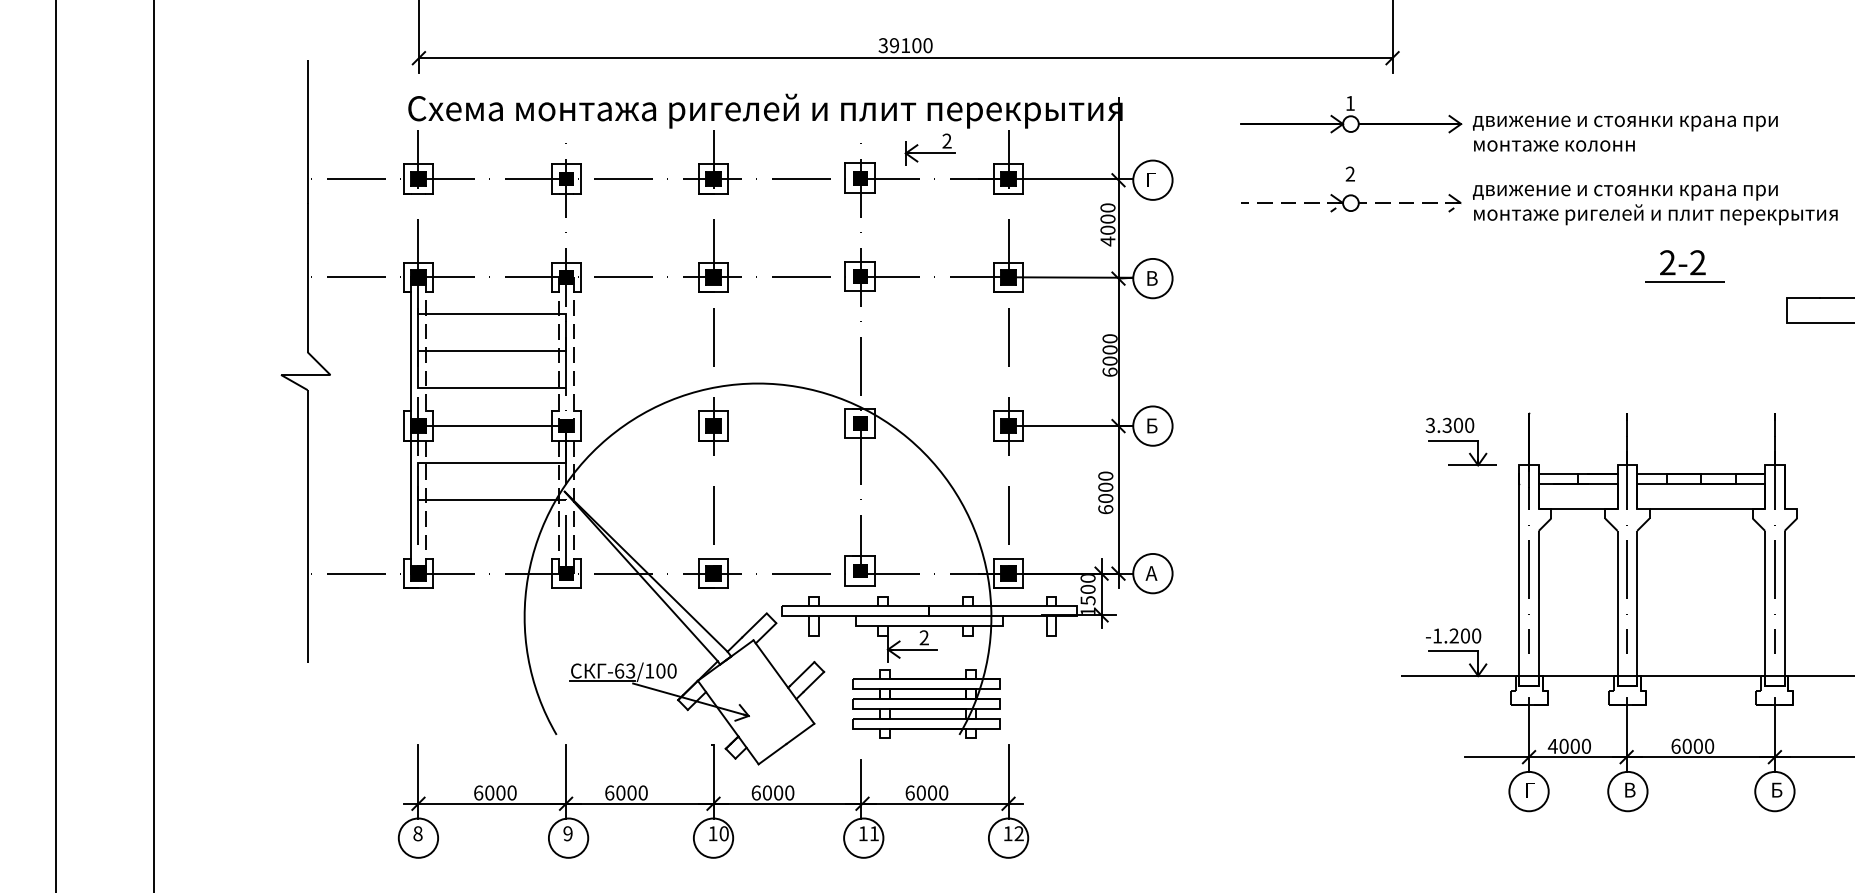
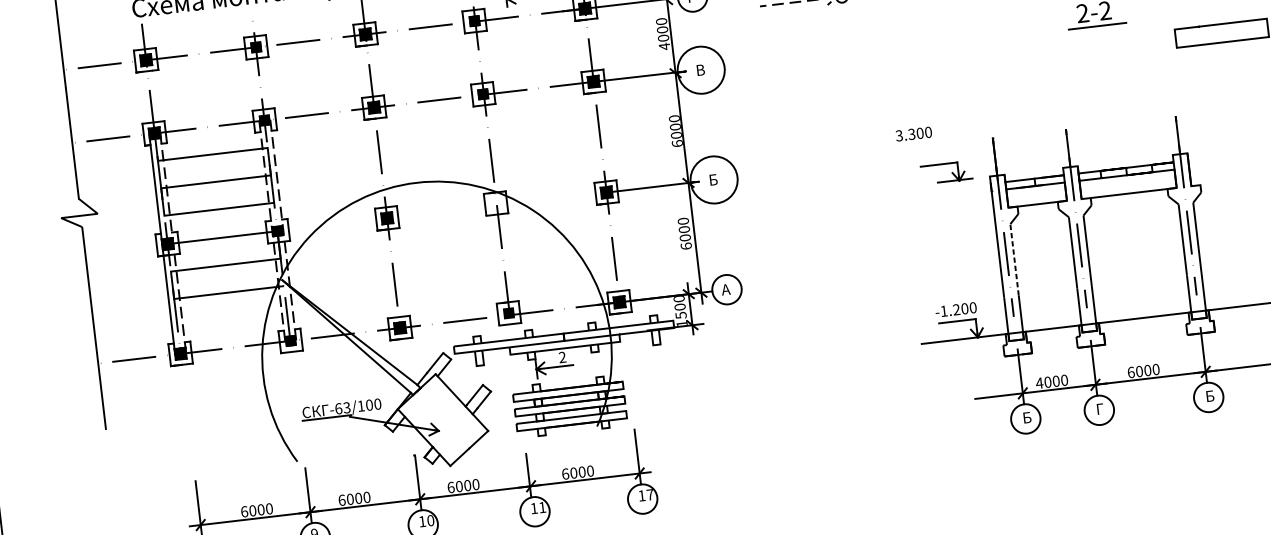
circle: (1152, 278) -> (700, 70), size x1.6
fill: (859, 423) -> (495, 203), removed
text: (1449, 424) -> (913, 133), moved
circle: (1152, 425) -> (713, 179), size x1.6
line: (1538, 578) -> (1014, 259), solid -> dashed
text: (1531, 789) -> (1027, 417), Г -> Б
text: (1630, 789) -> (1101, 408), В -> Г
text: (1018, 833) -> (649, 494), 12 -> 17

